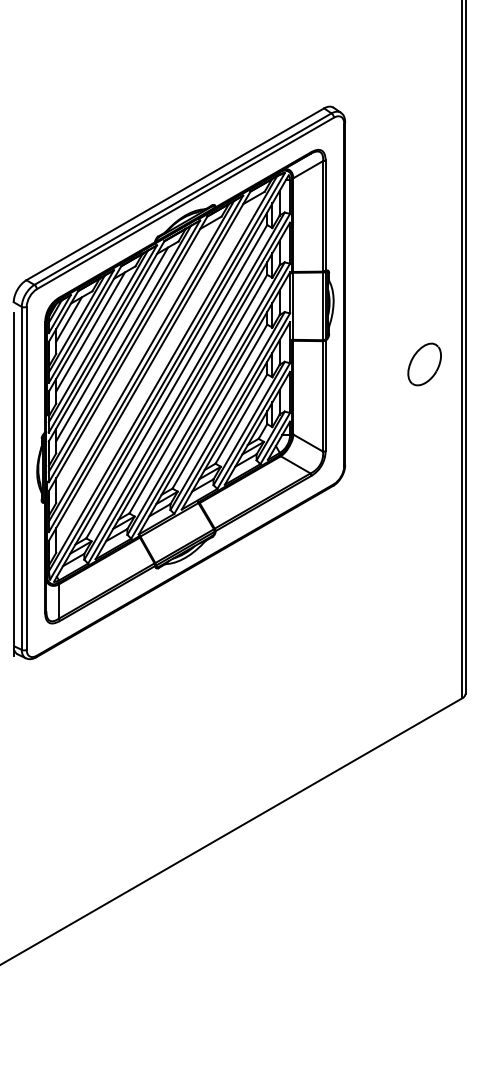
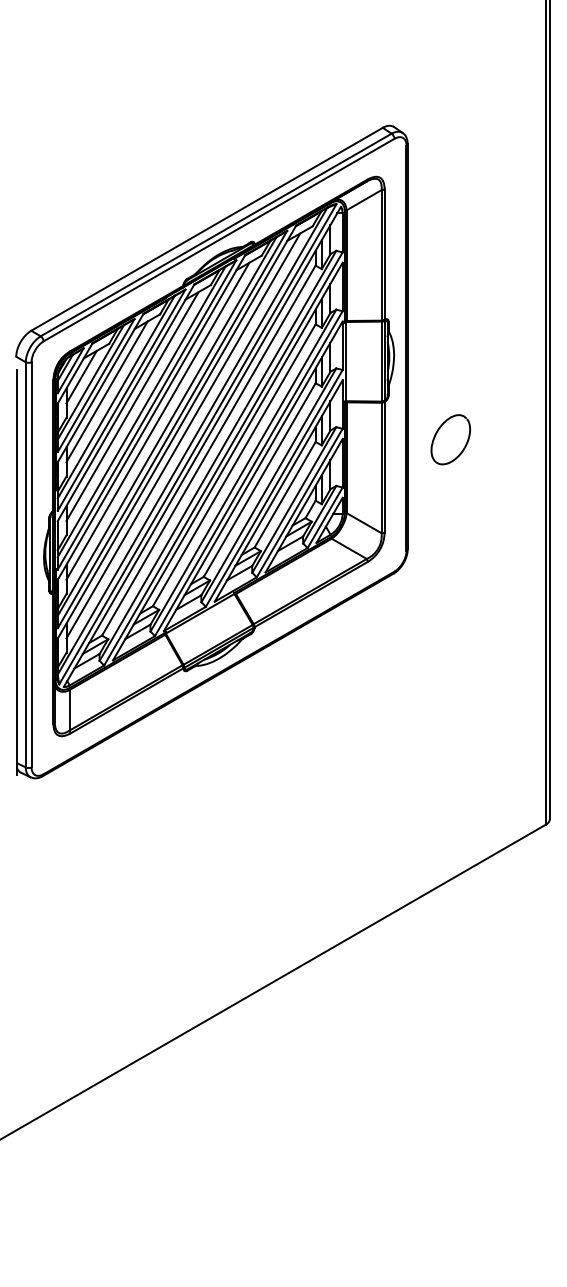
line: (133, 356) -> (157, 420), added
part: (424, 364) -> (450, 439), moved
line: (155, 368) -> (183, 435), added

